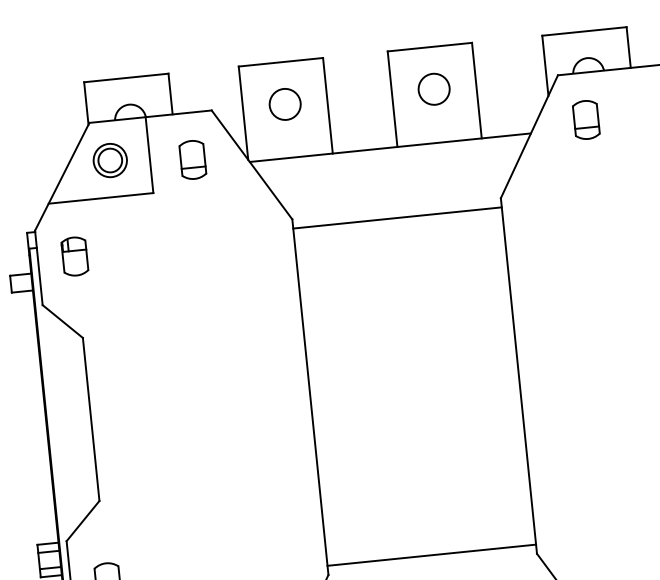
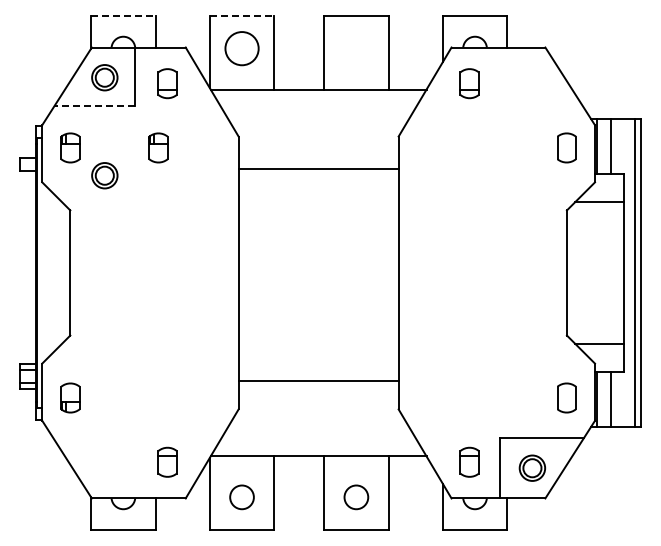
line: (281, 62) -> (242, 16), solid -> dashed
line: (126, 78) -> (123, 16), solid -> dashed
circle: (434, 89) -> (356, 48), removed
circle: (284, 104) -> (241, 48), size x1.4
line: (100, 198) -> (94, 105), solid -> dashed
line: (397, 217) -> (318, 168), moved
part: (189, 244) -> (158, 147), added
part: (122, 287) -> (104, 175), added
line: (431, 555) -> (318, 381), moved

